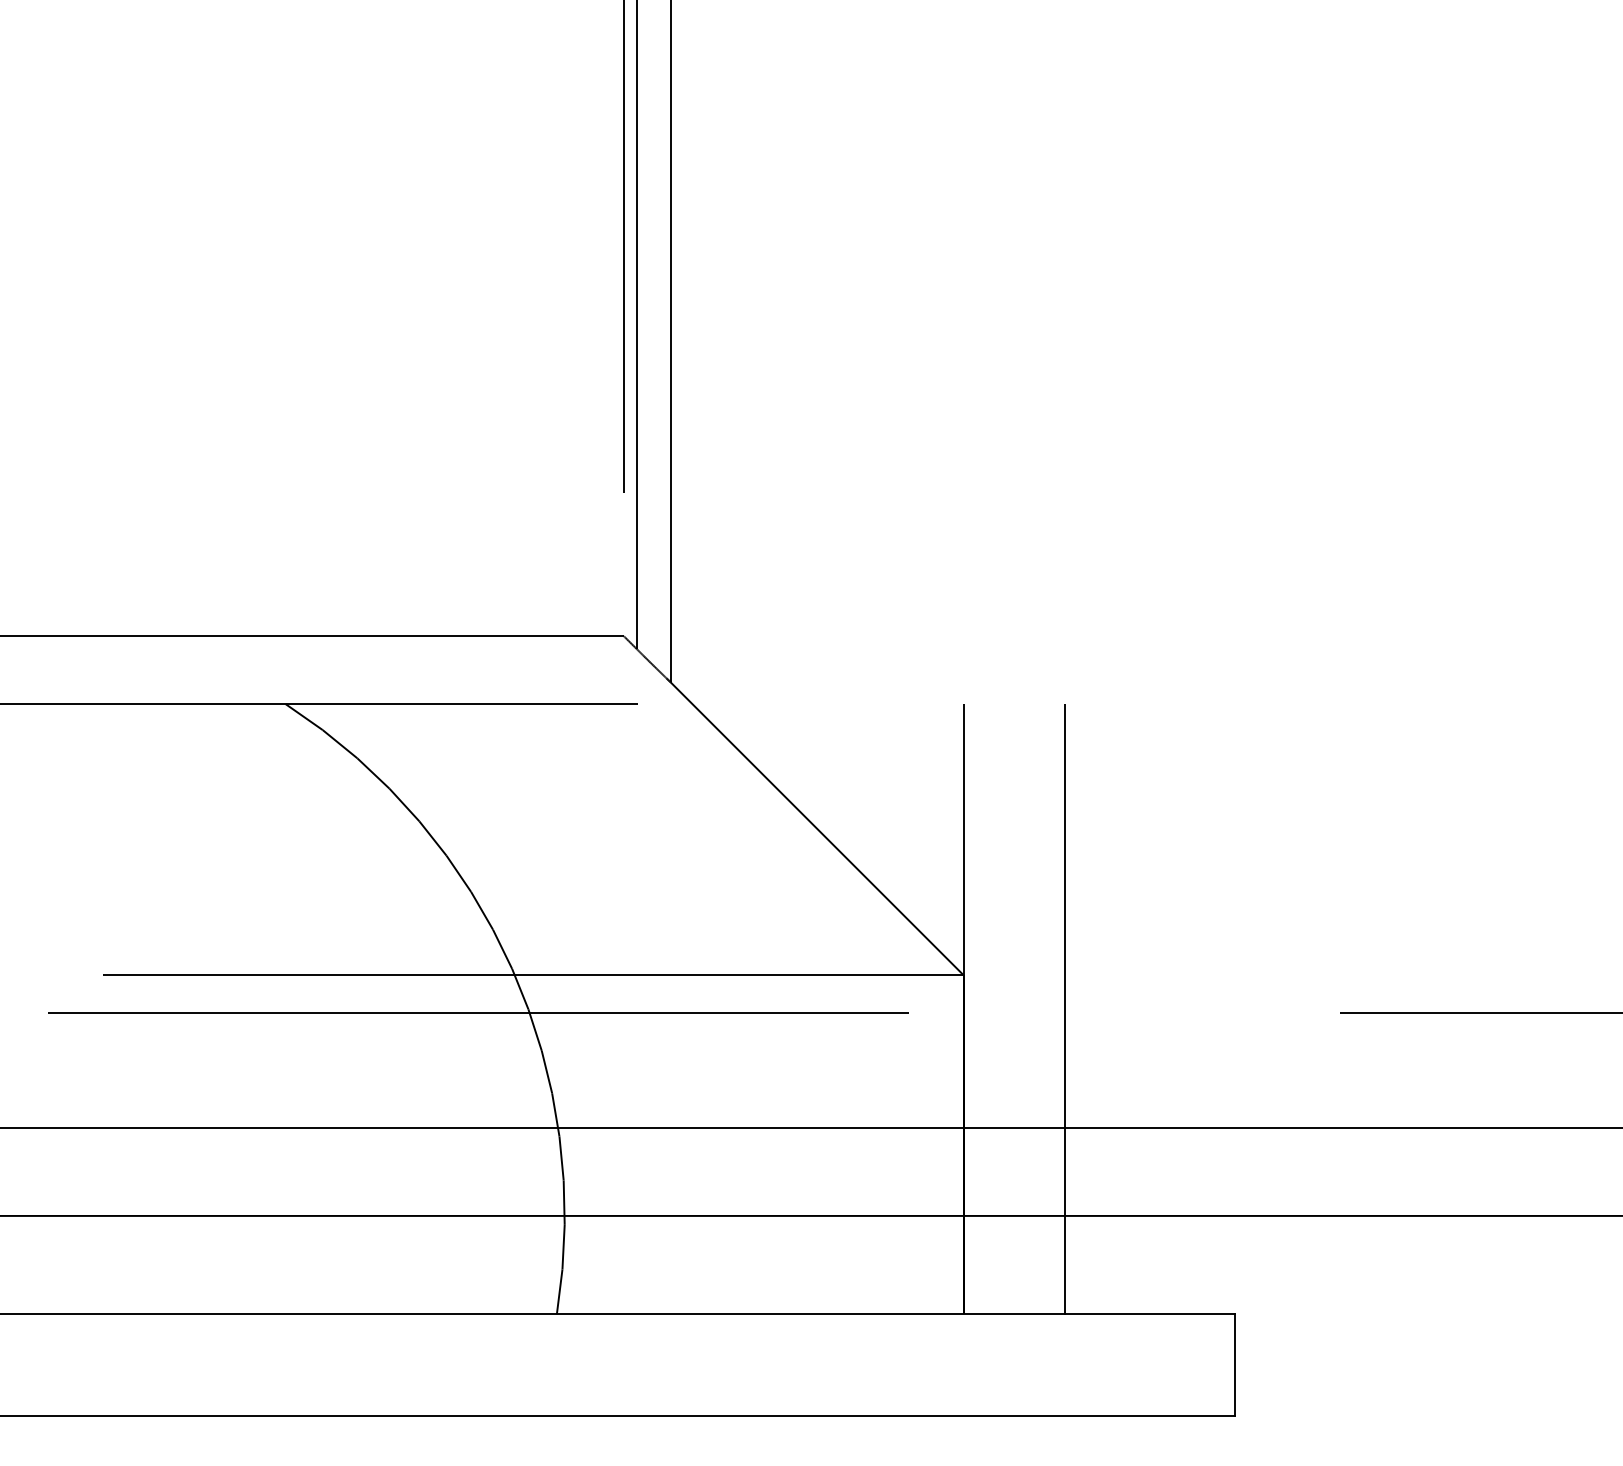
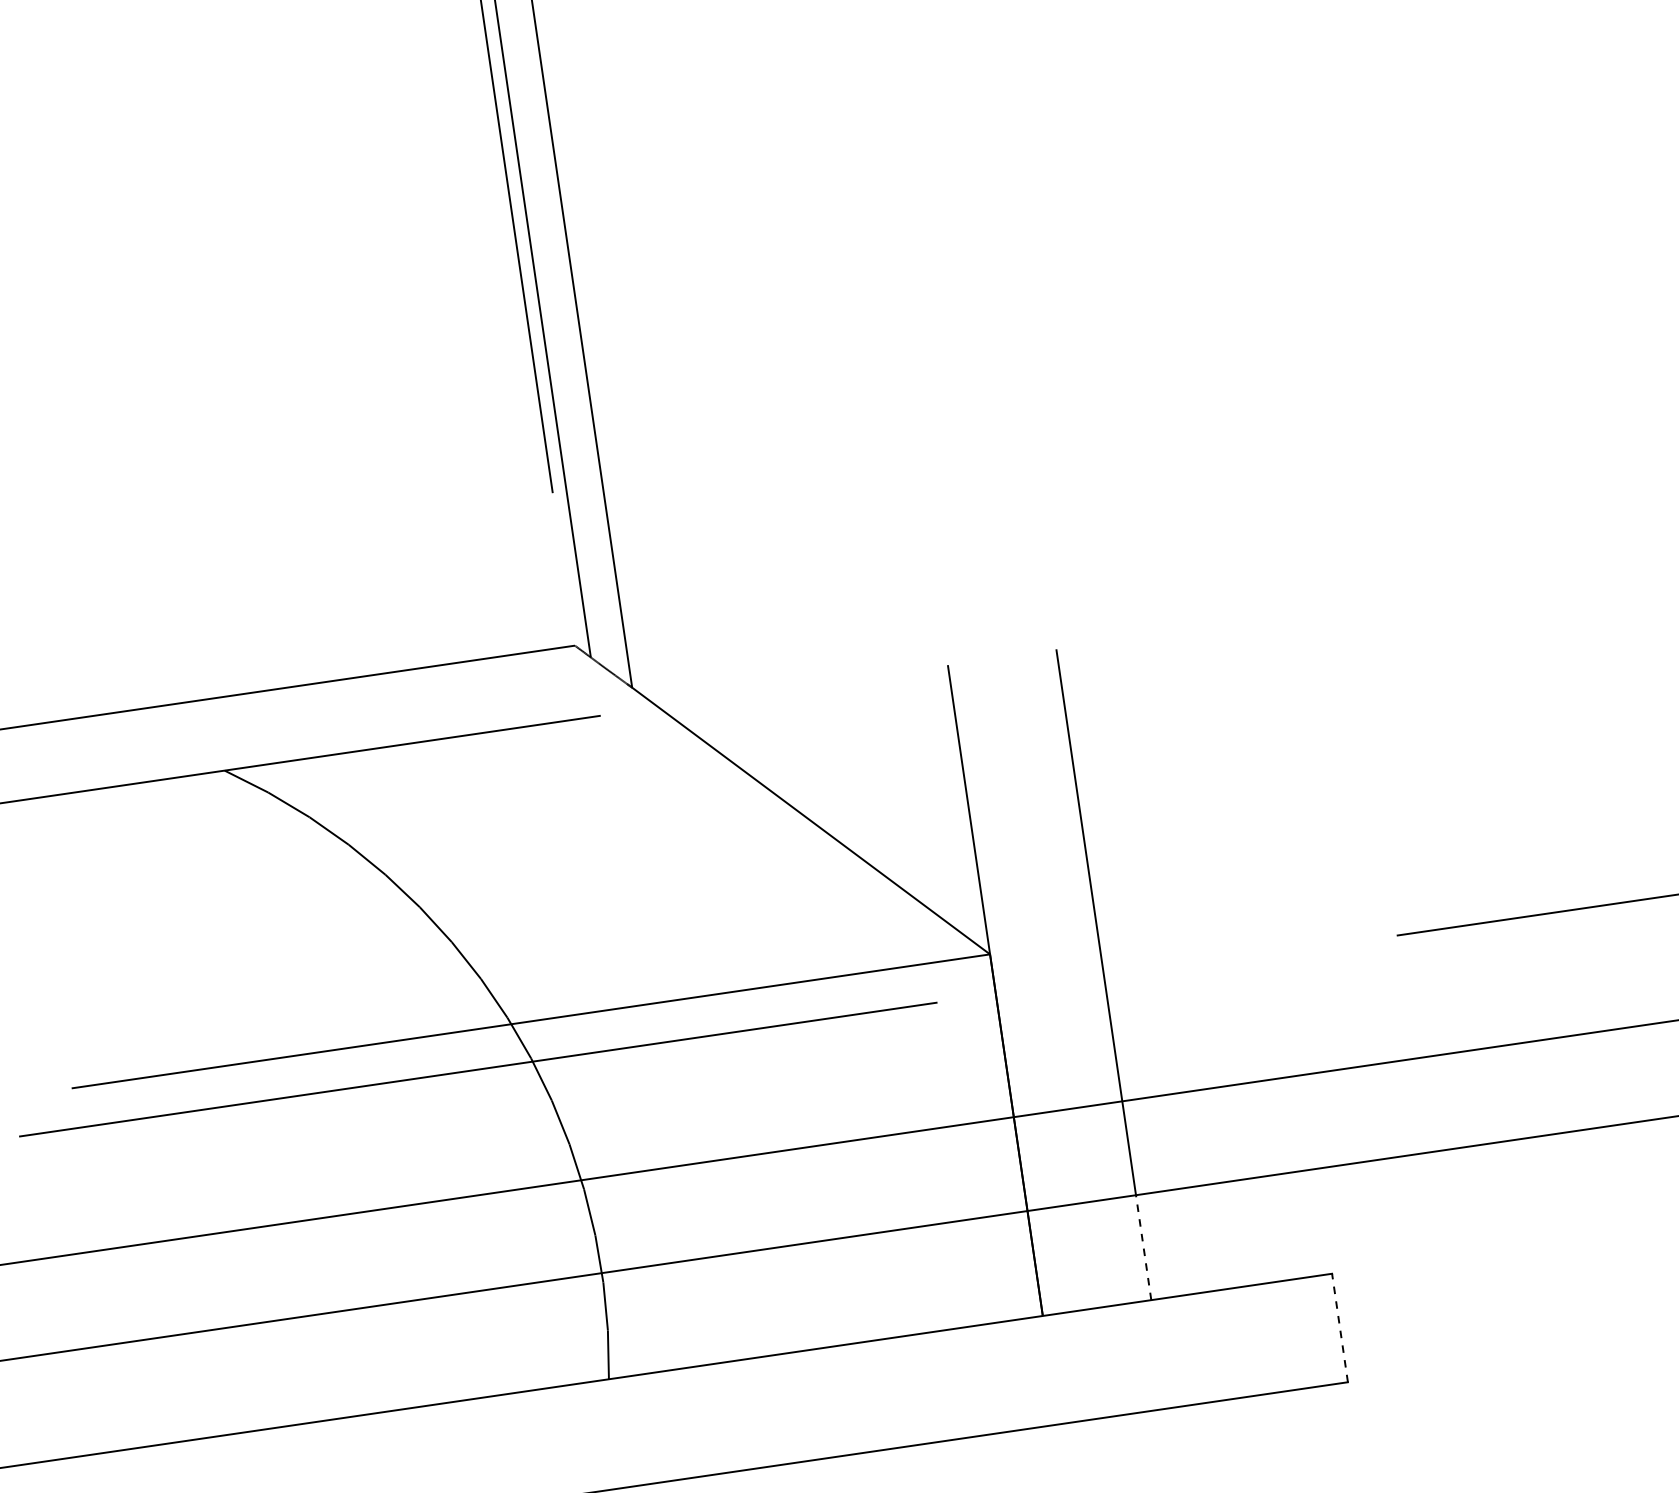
line: (1065, 1264) -> (1143, 1246), solid -> dashed
line: (1234, 1365) -> (1339, 1328), solid -> dashed

